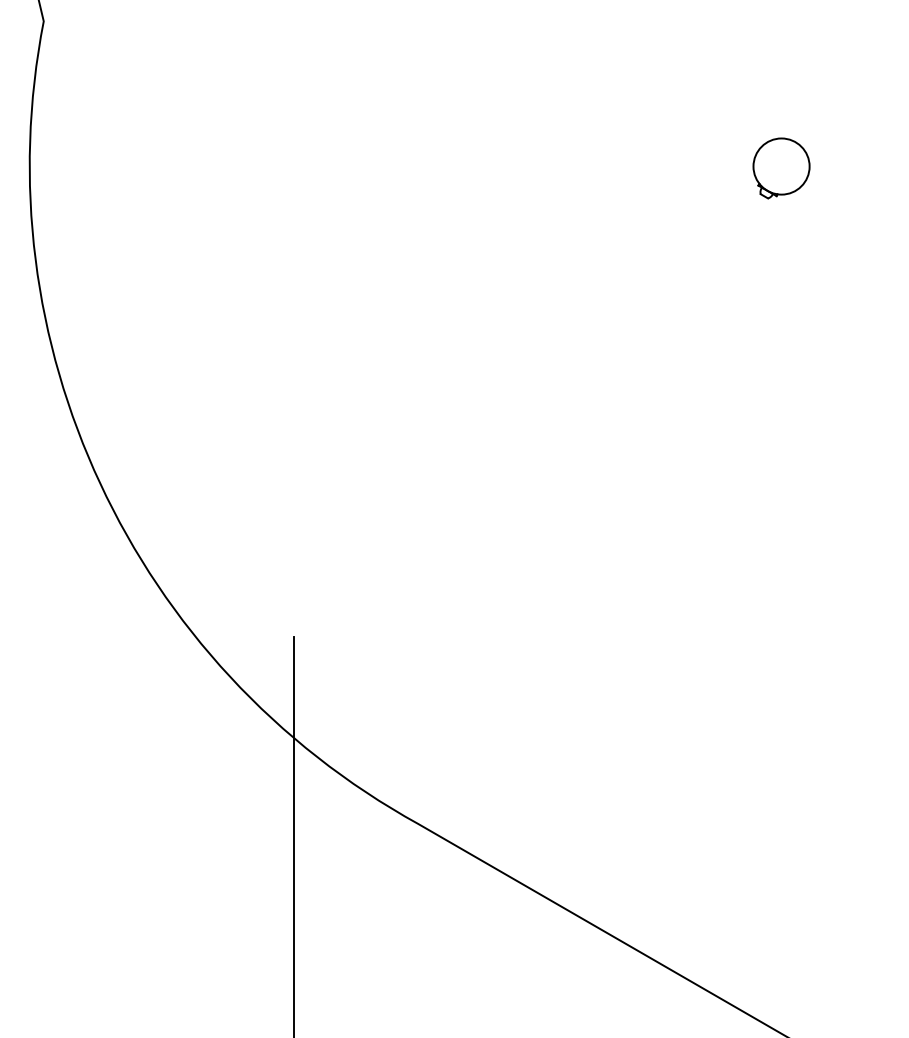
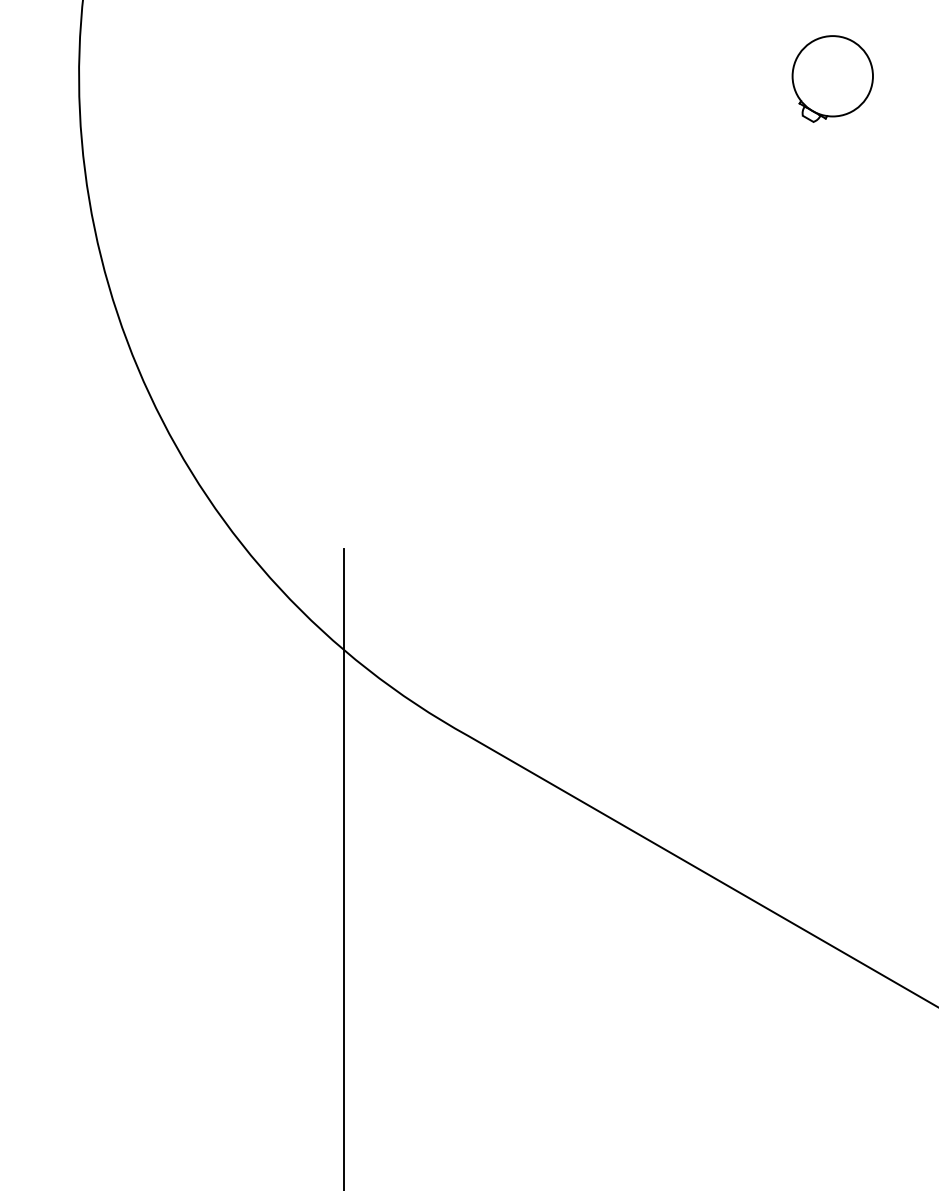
part: (781, 167) -> (832, 78), size x1.43

